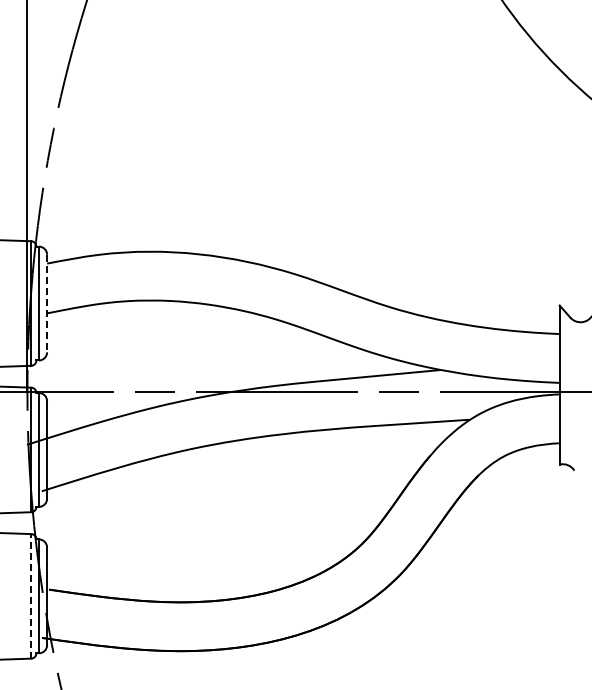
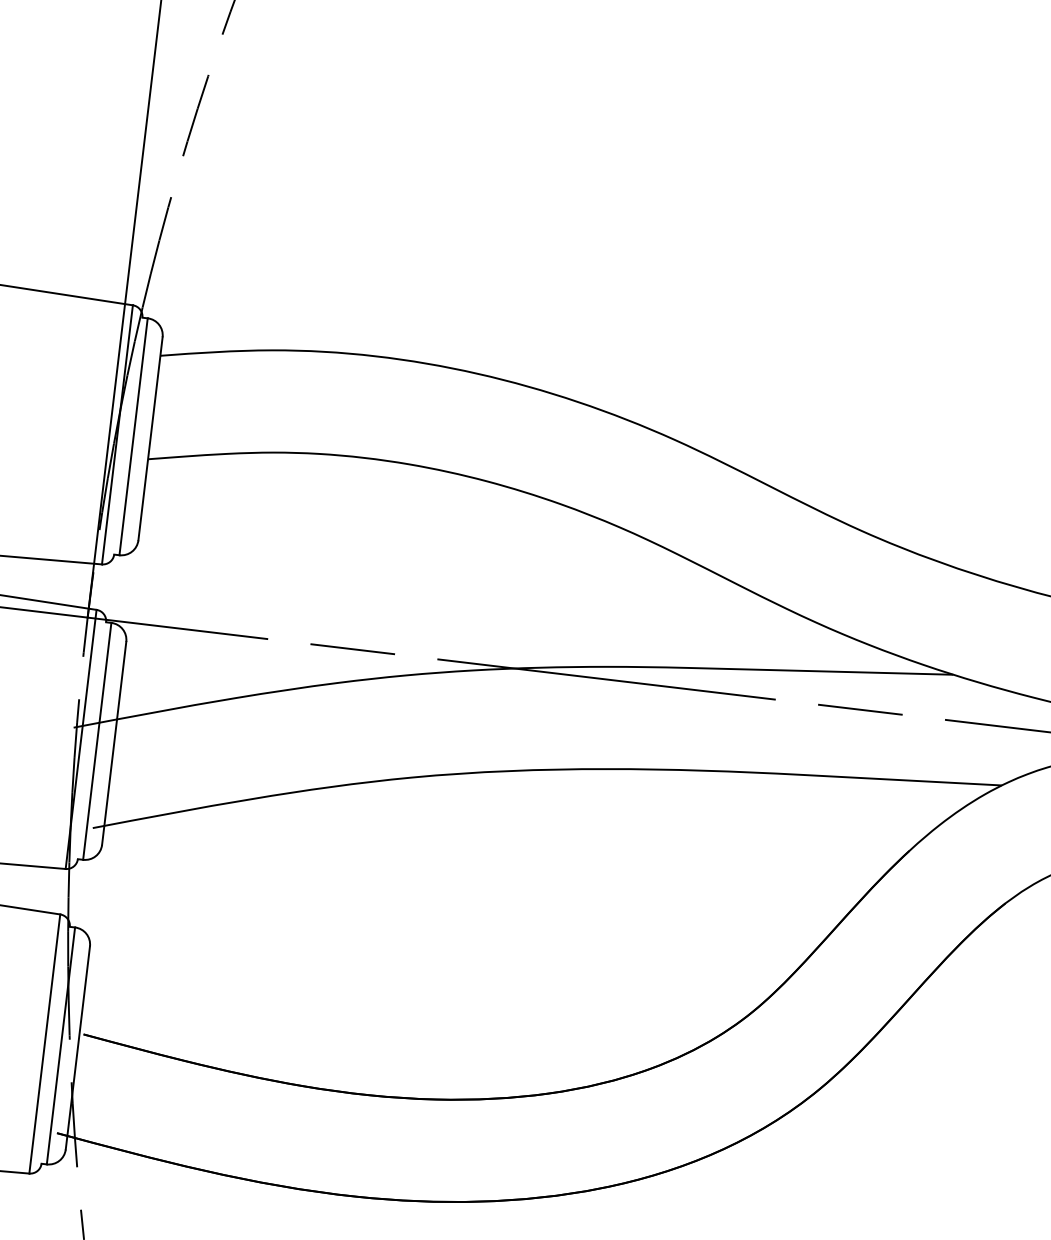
line: (47, 303) -> (151, 438), dashed -> solid
line: (31, 595) -> (45, 1042), dashed -> solid

